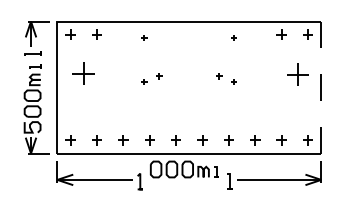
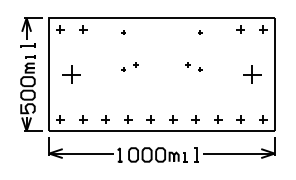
part: (83, 73) -> (71, 74), moved
part: (297, 74) -> (251, 74), moved
line: (321, 87) -> (274, 74), dashed -> solid
part: (184, 169) -> (157, 154), moved

